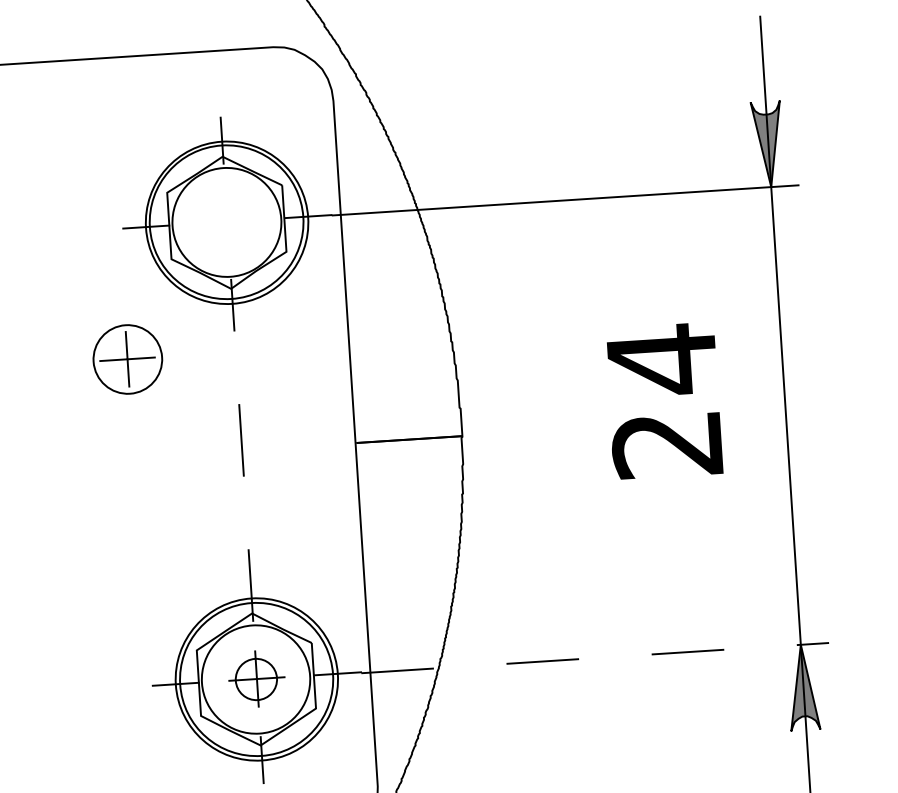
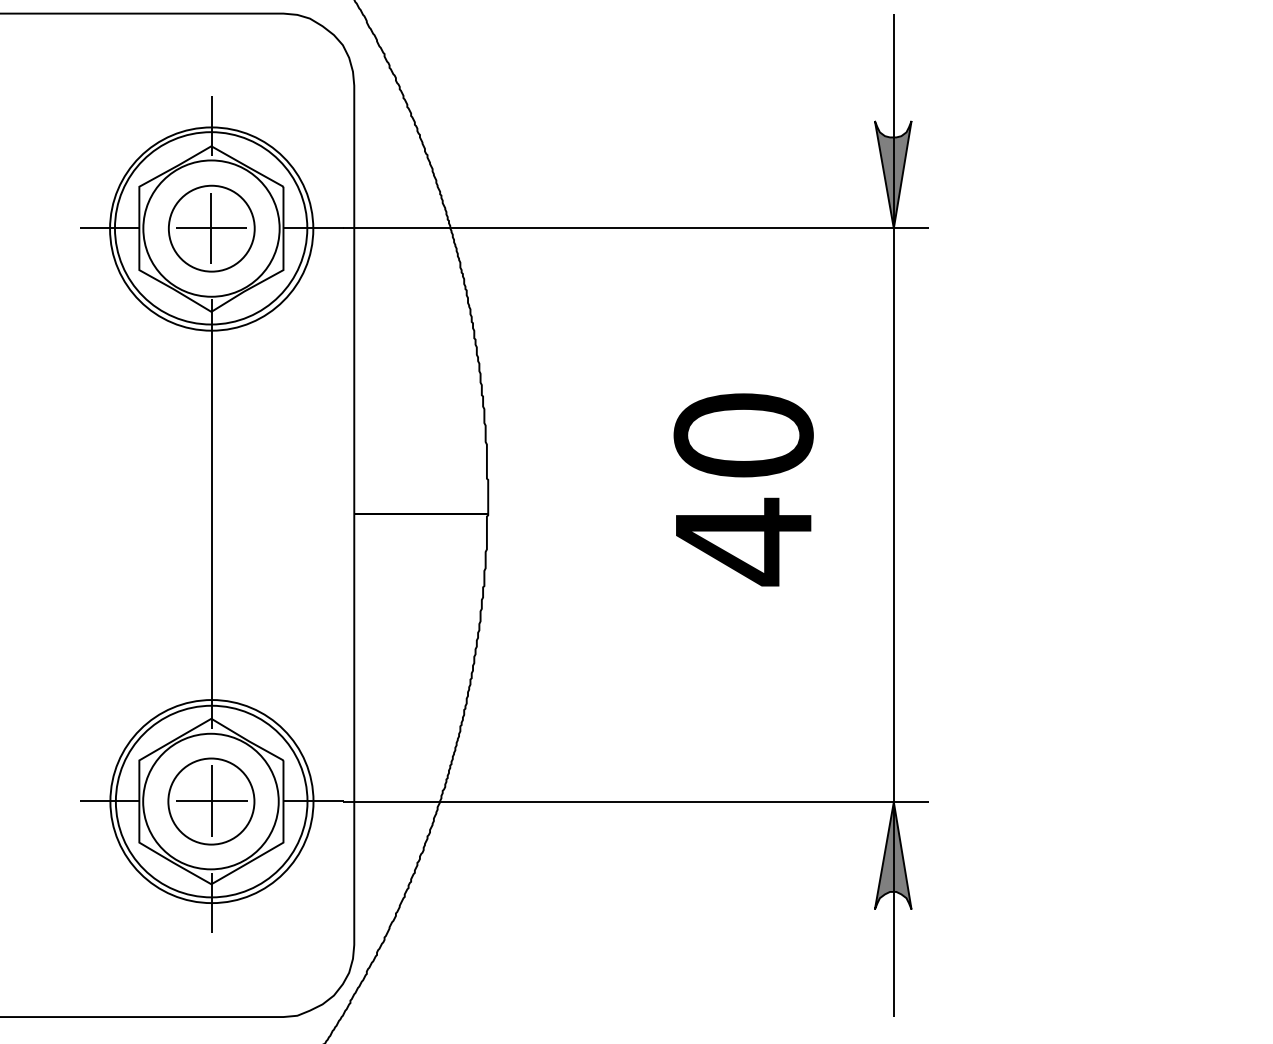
part: (127, 359) -> (211, 228), moved
text: (664, 402) -> (743, 488), 24 -> 40
line: (242, 450) -> (212, 514), dashed -> solid
line: (595, 658) -> (636, 802), dashed -> solid
circle: (256, 679) -> (211, 801), size x1.67

